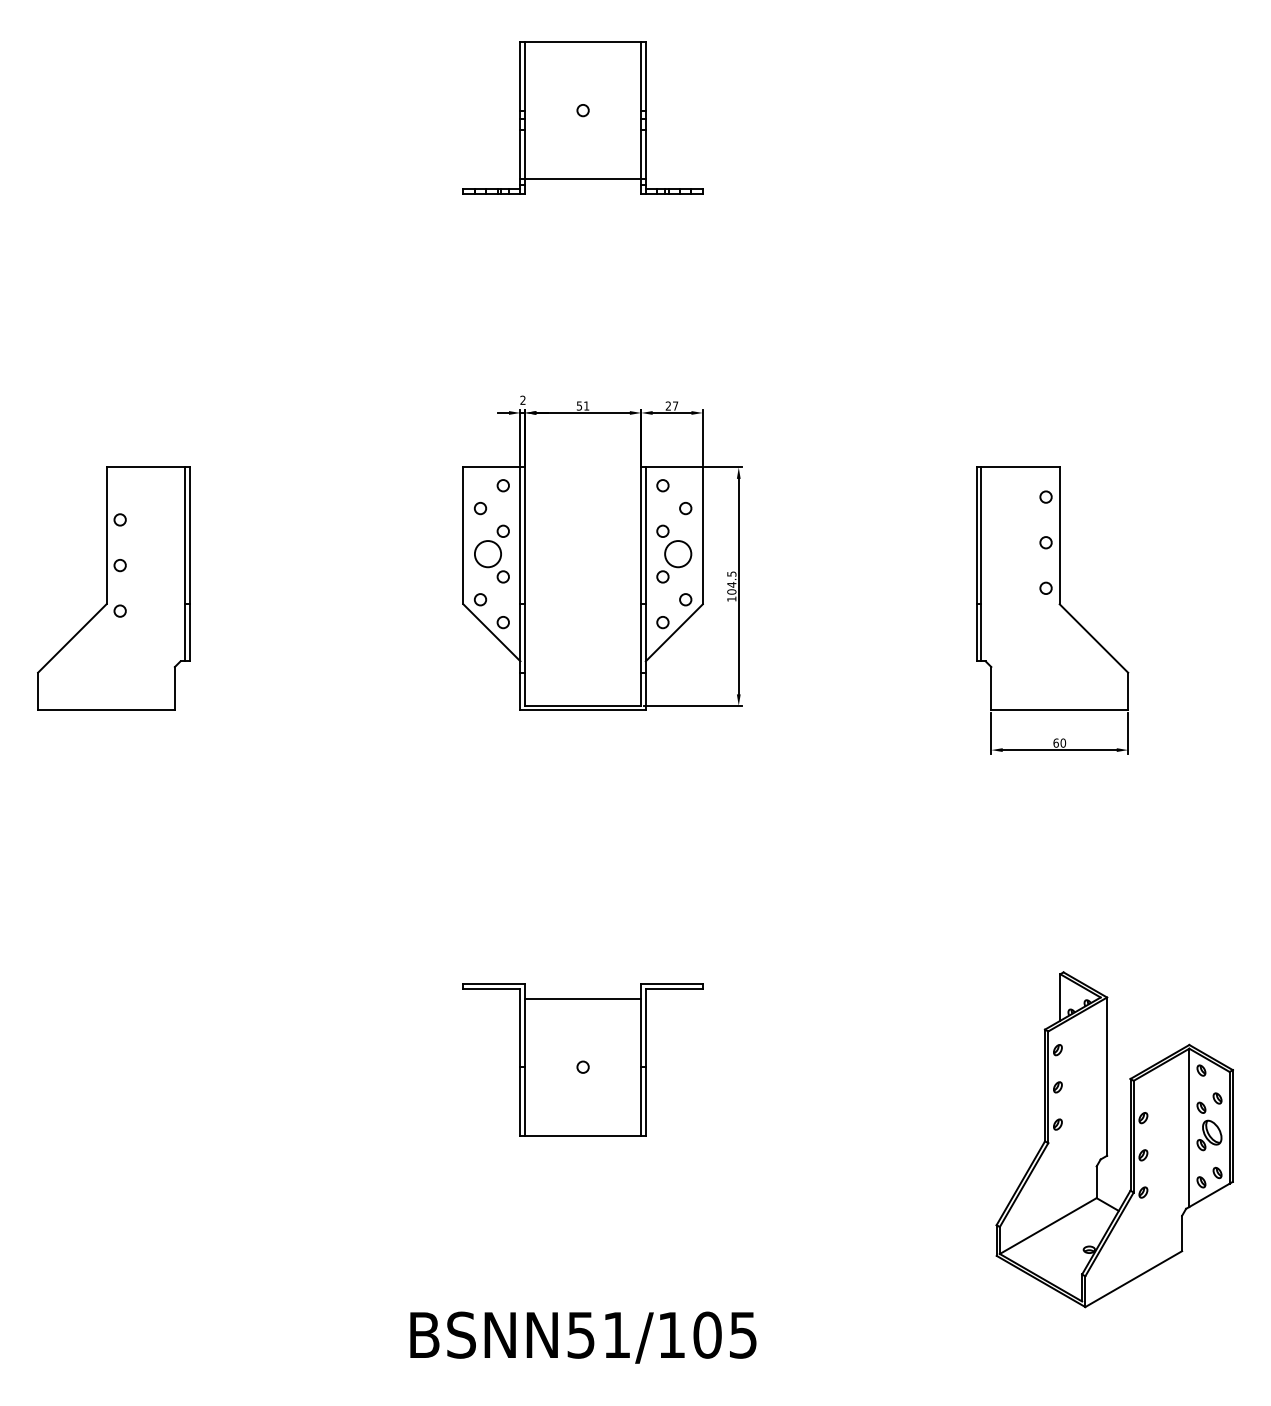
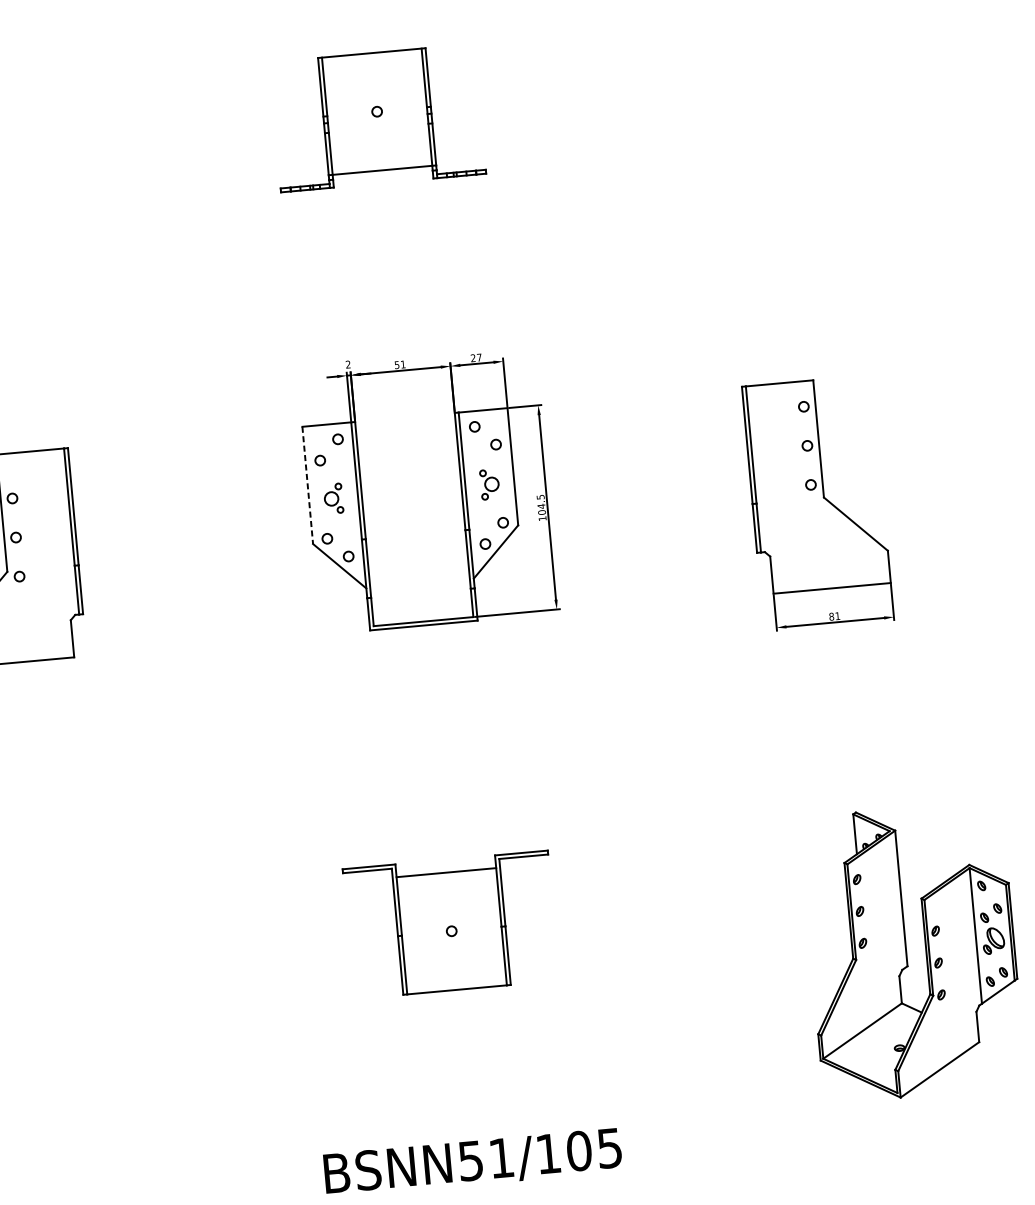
line: (463, 536) -> (307, 485), solid -> dashed
part: (491, 553) -> (333, 498), size x0.6
part: (674, 553) -> (489, 484), size x0.6
text: (1059, 742) -> (834, 615), 60 -> 81

